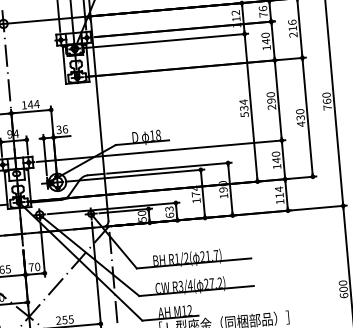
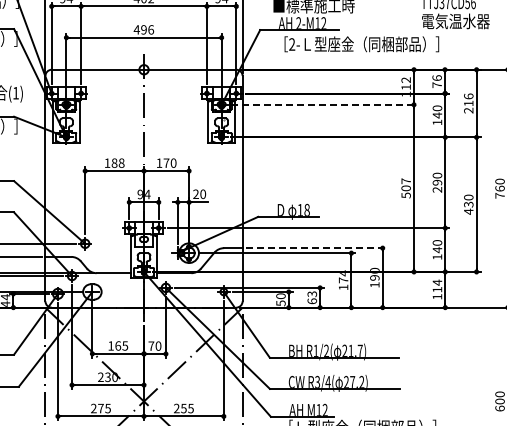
line: (165, 40) -> (324, 104), solid -> dashed
text: (33, 103) -> (169, 162), 144 -> 170
text: (243, 105) -> (405, 184), 534 -> 507
text: (62, 129) -> (199, 194), 36 -> 20
line: (169, 168) -> (316, 248), solid -> dashed

